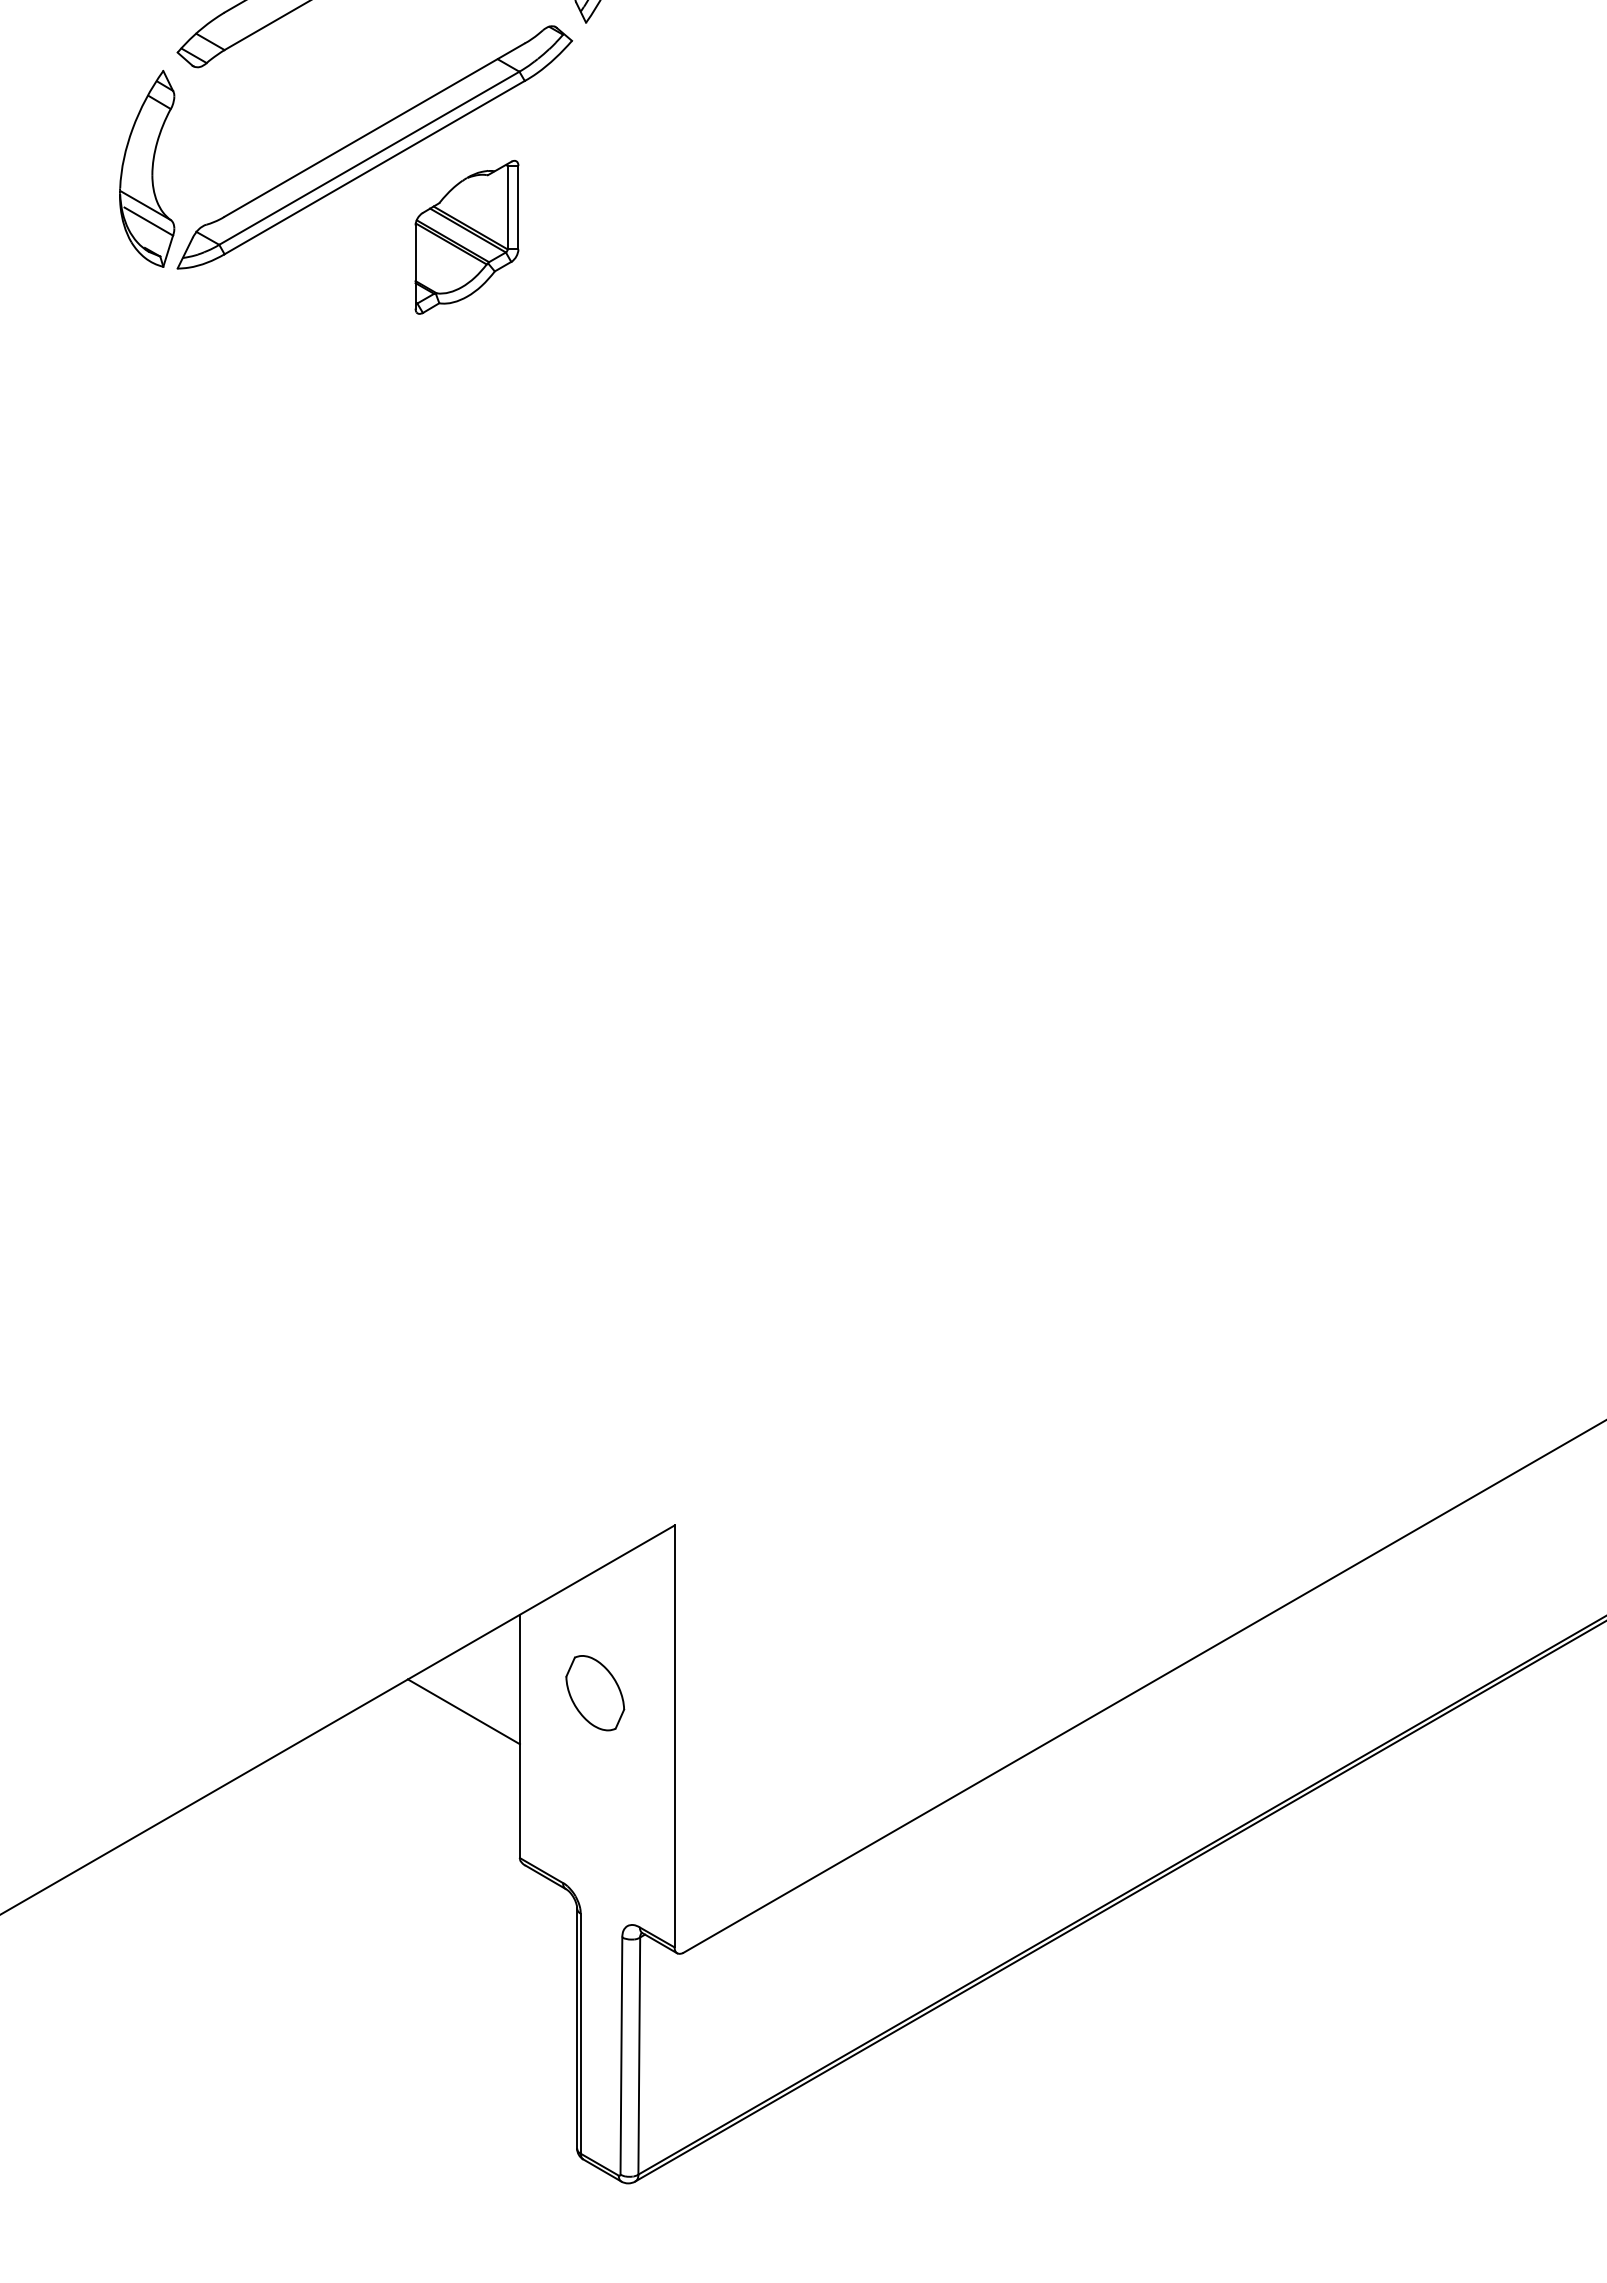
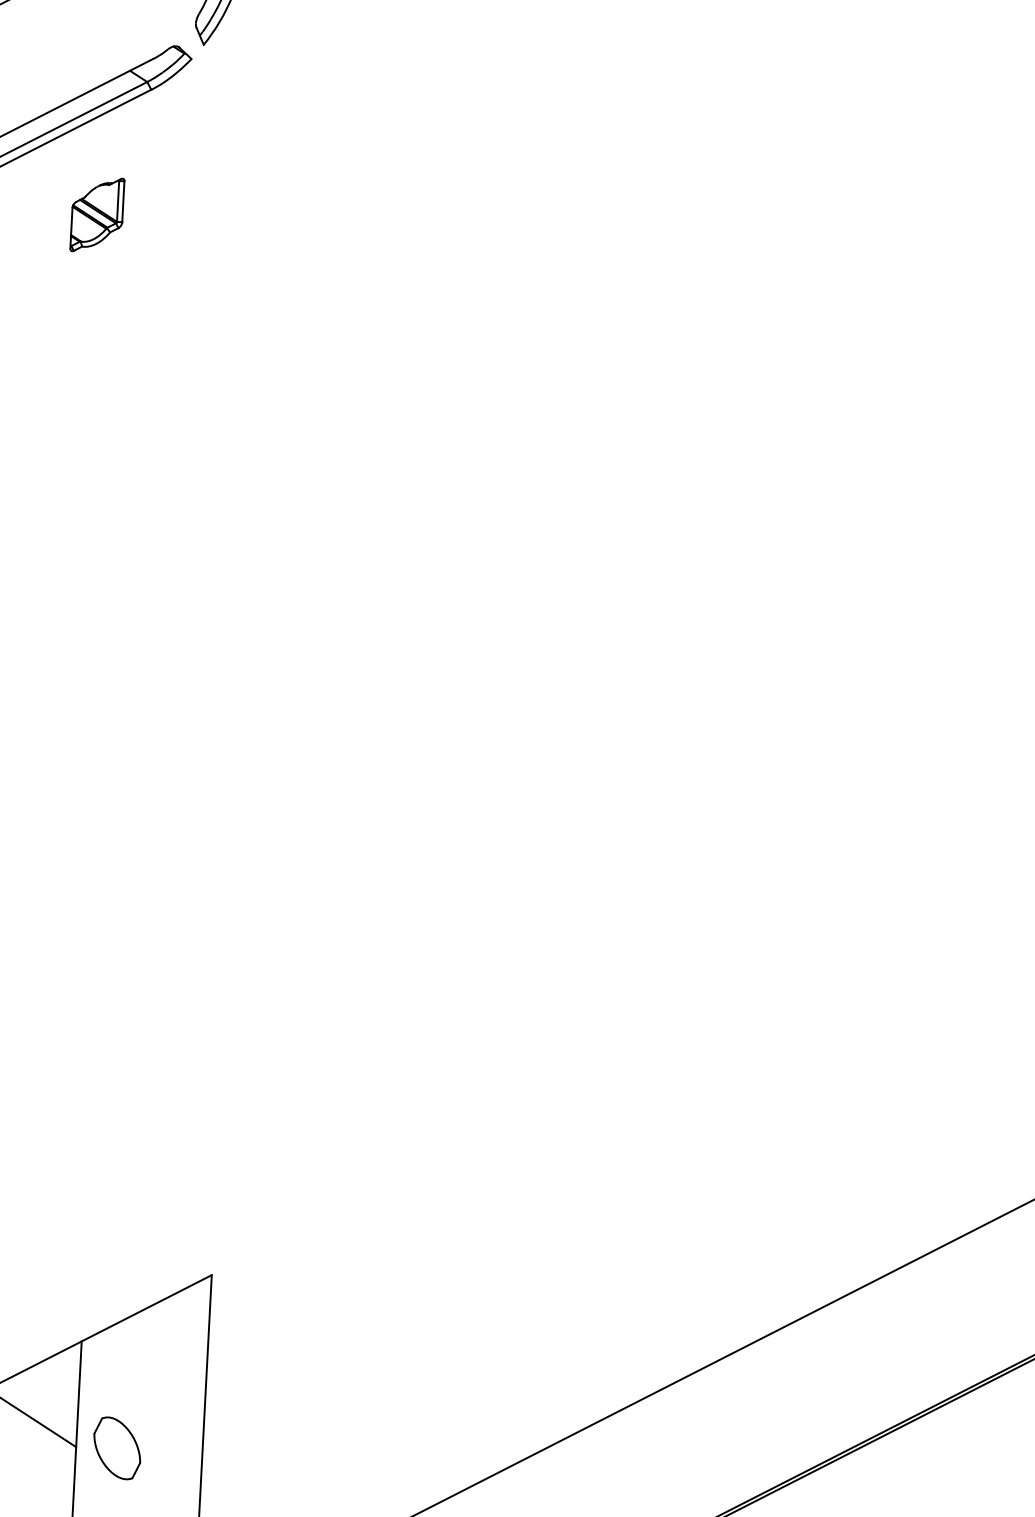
part: (466, 237) -> (96, 215), size x0.6
part: (595, 1693) -> (117, 1448), moved

